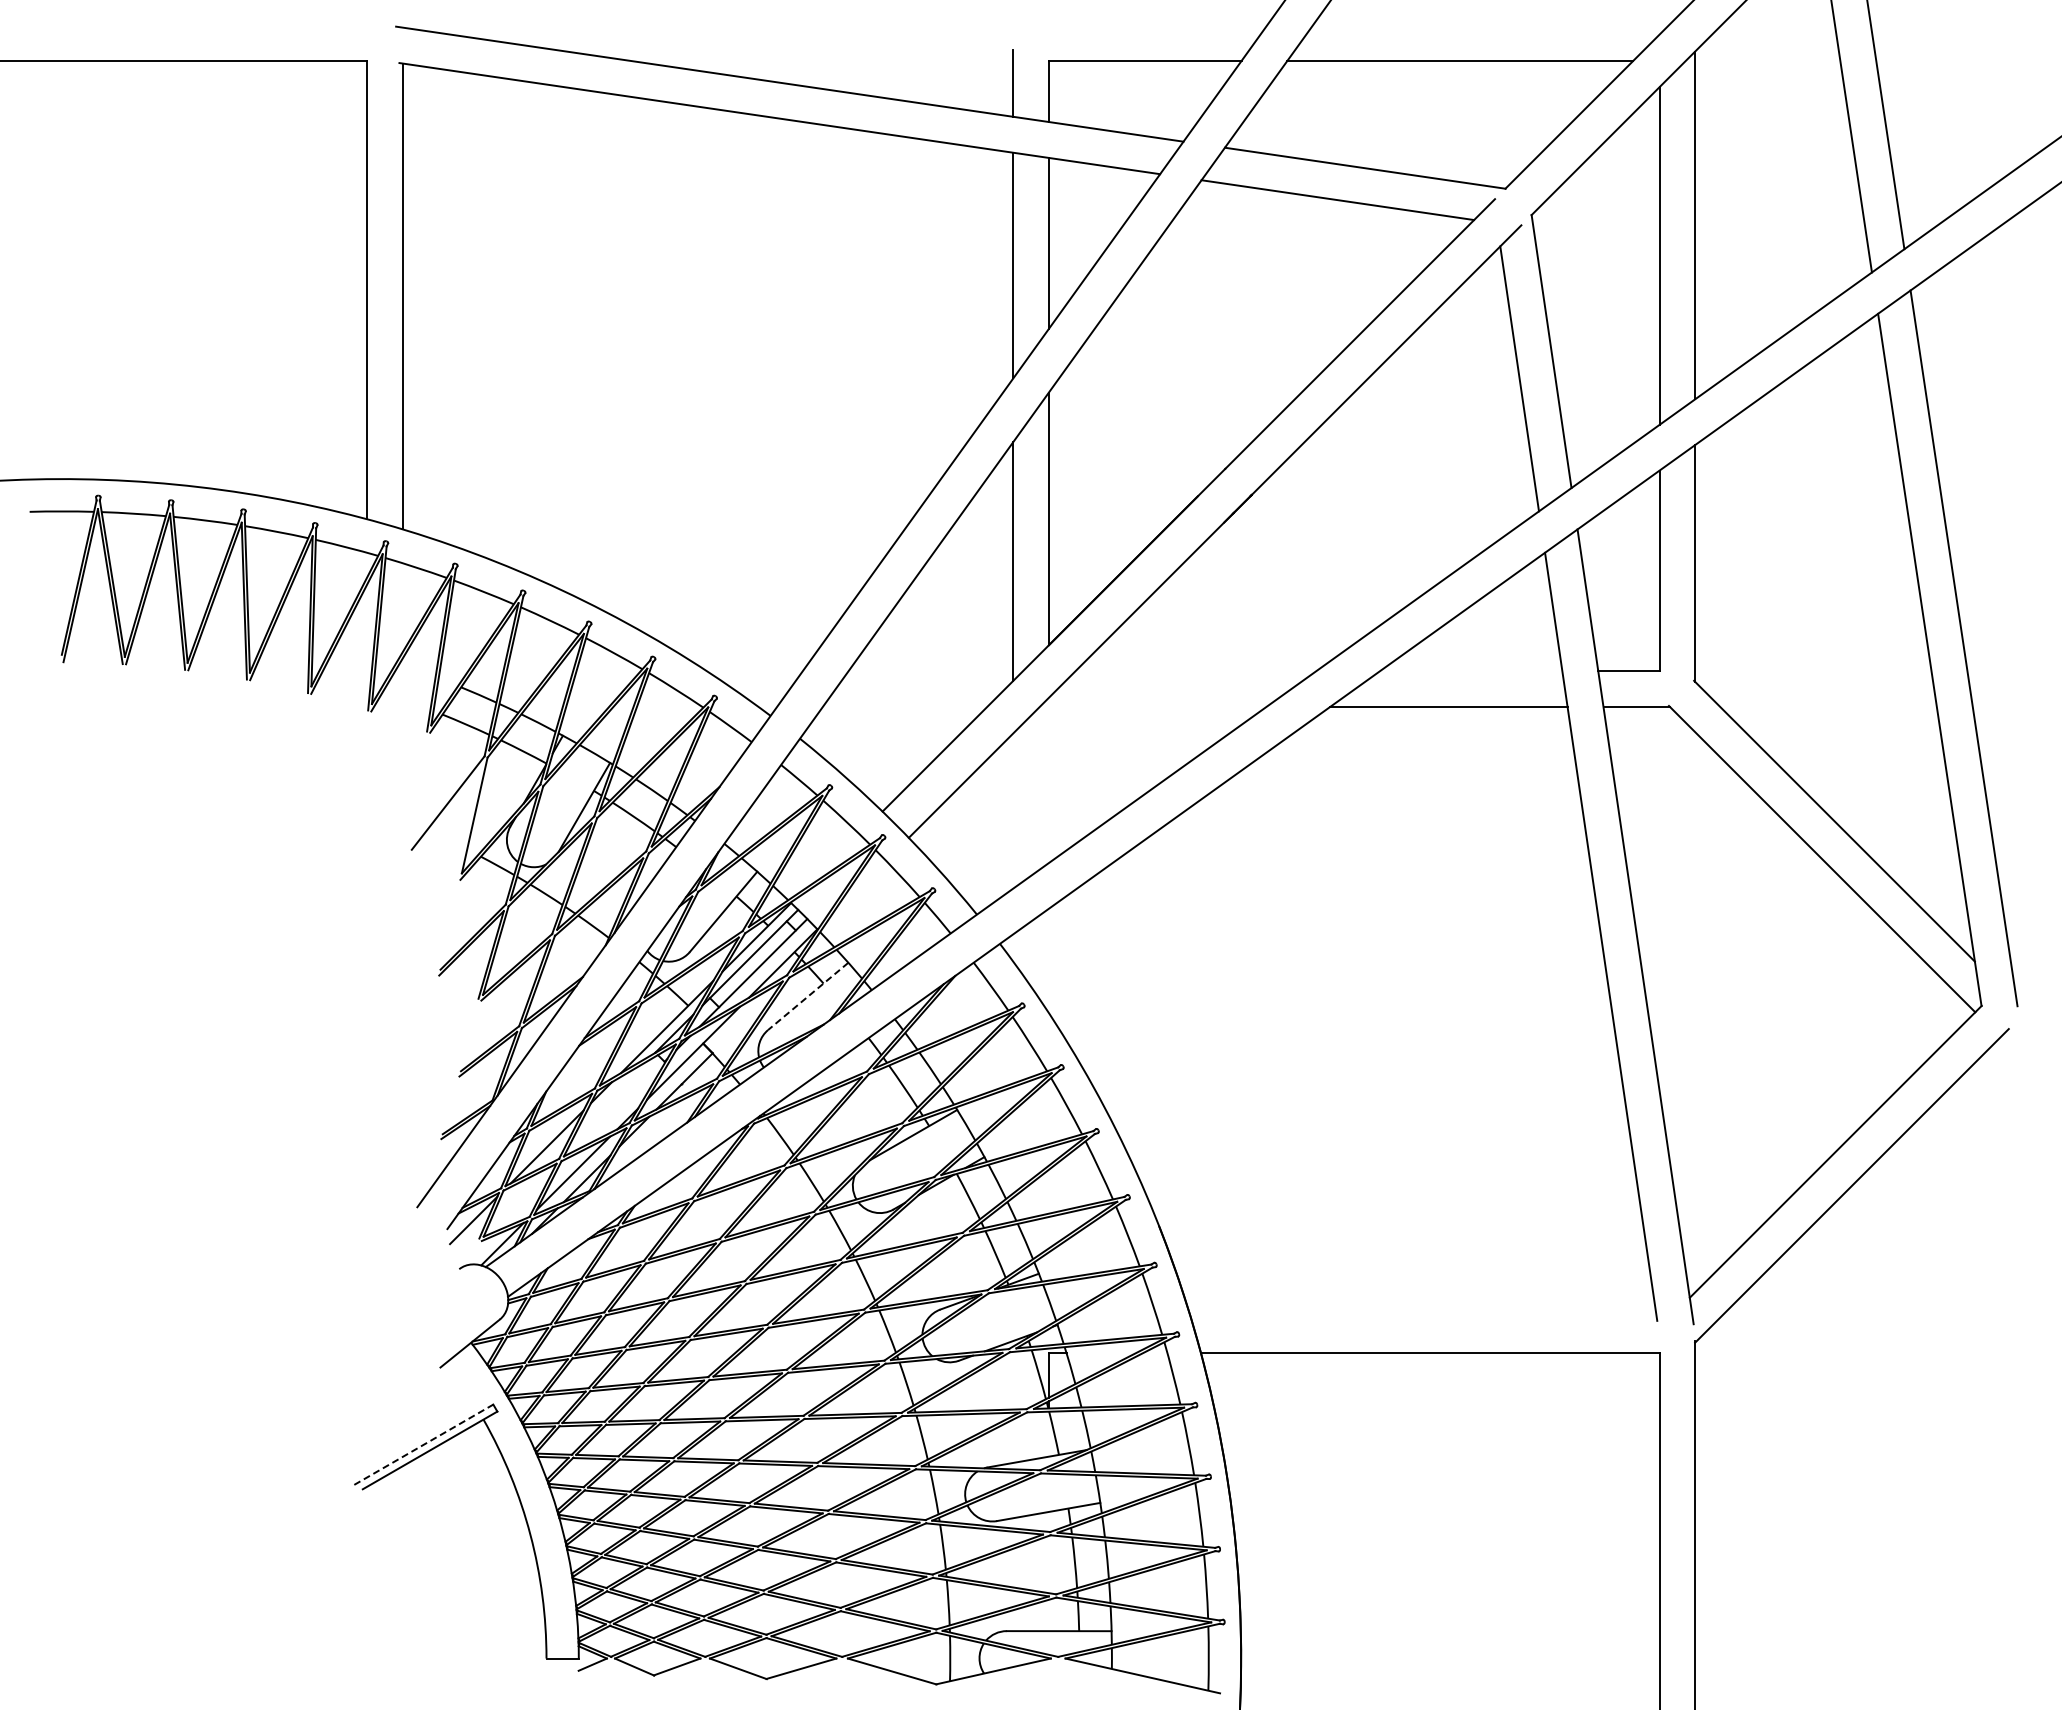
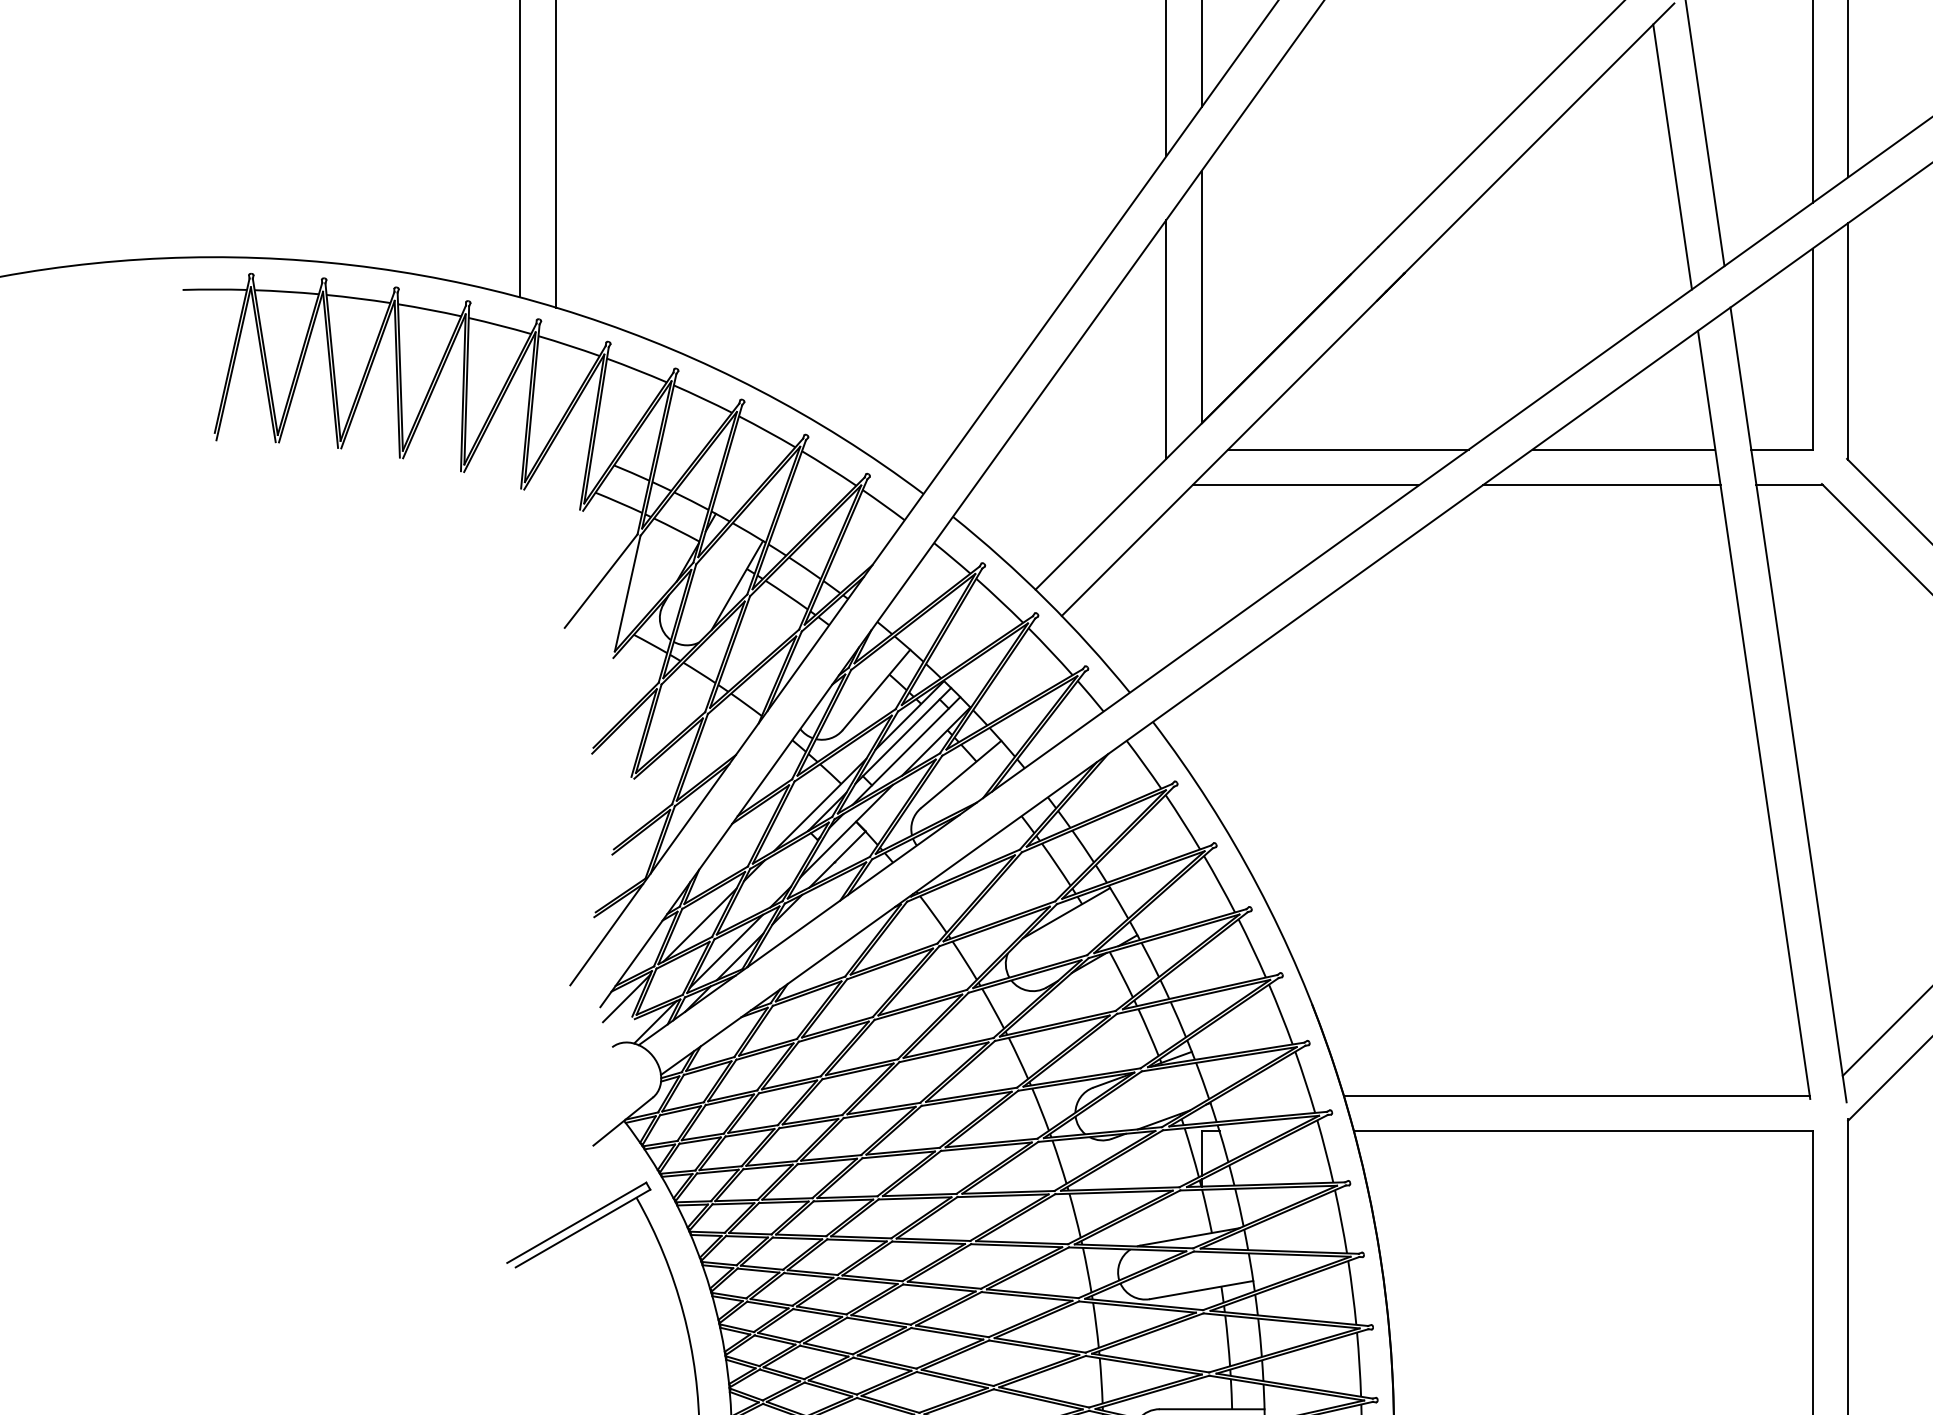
line: (1195, 671) -> (1348, 449), added
line: (1470, 671) -> (1623, 449), added
line: (1152, 706) -> (1305, 484), added
line: (807, 996) -> (960, 774), dashed -> solid
line: (1423, 1317) -> (1576, 1095), added
line: (424, 1444) -> (577, 1222), dashed -> solid

